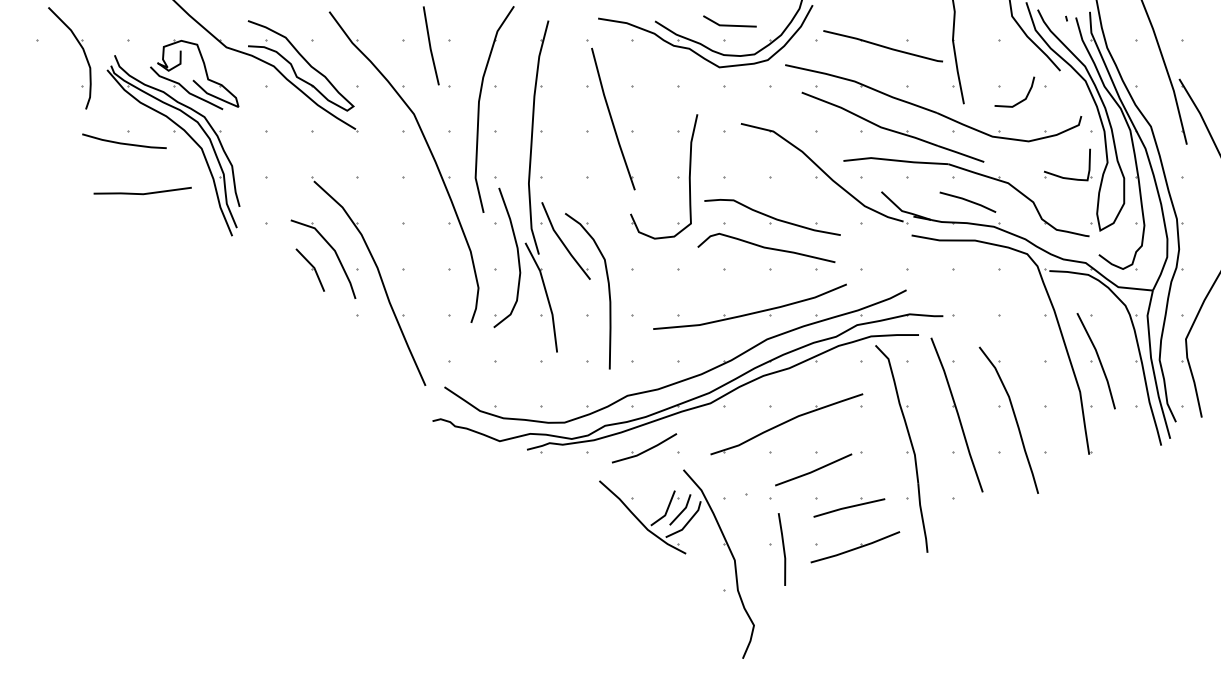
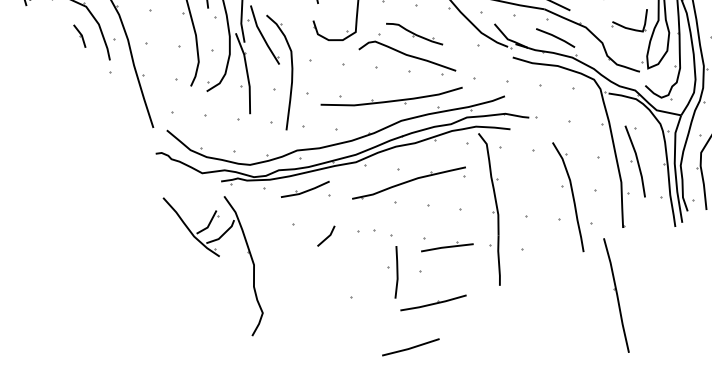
part: (772, 217) -> (414, 34), size x0.6
part: (309, 269) -> (79, 35), size x0.7
part: (956, 414) -> (616, 295), moved
line: (814, 469) -> (411, 347), moved
part: (855, 547) -> (433, 303), moved
part: (681, 552) -> (216, 255), moved

